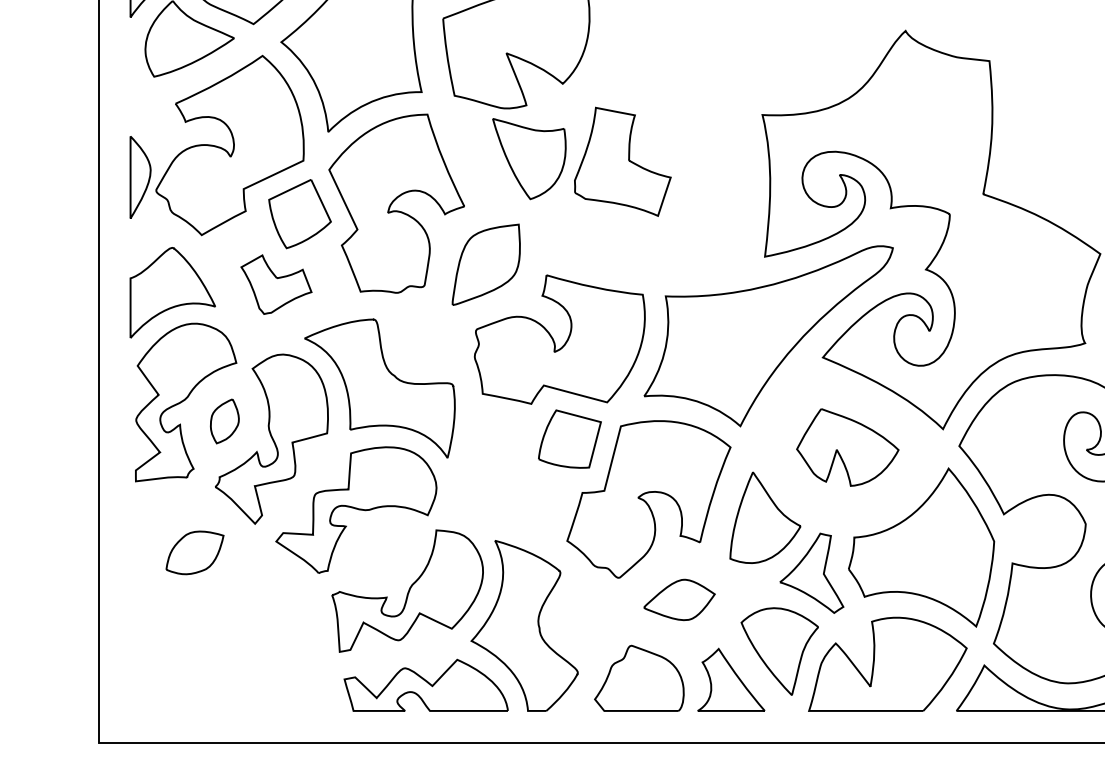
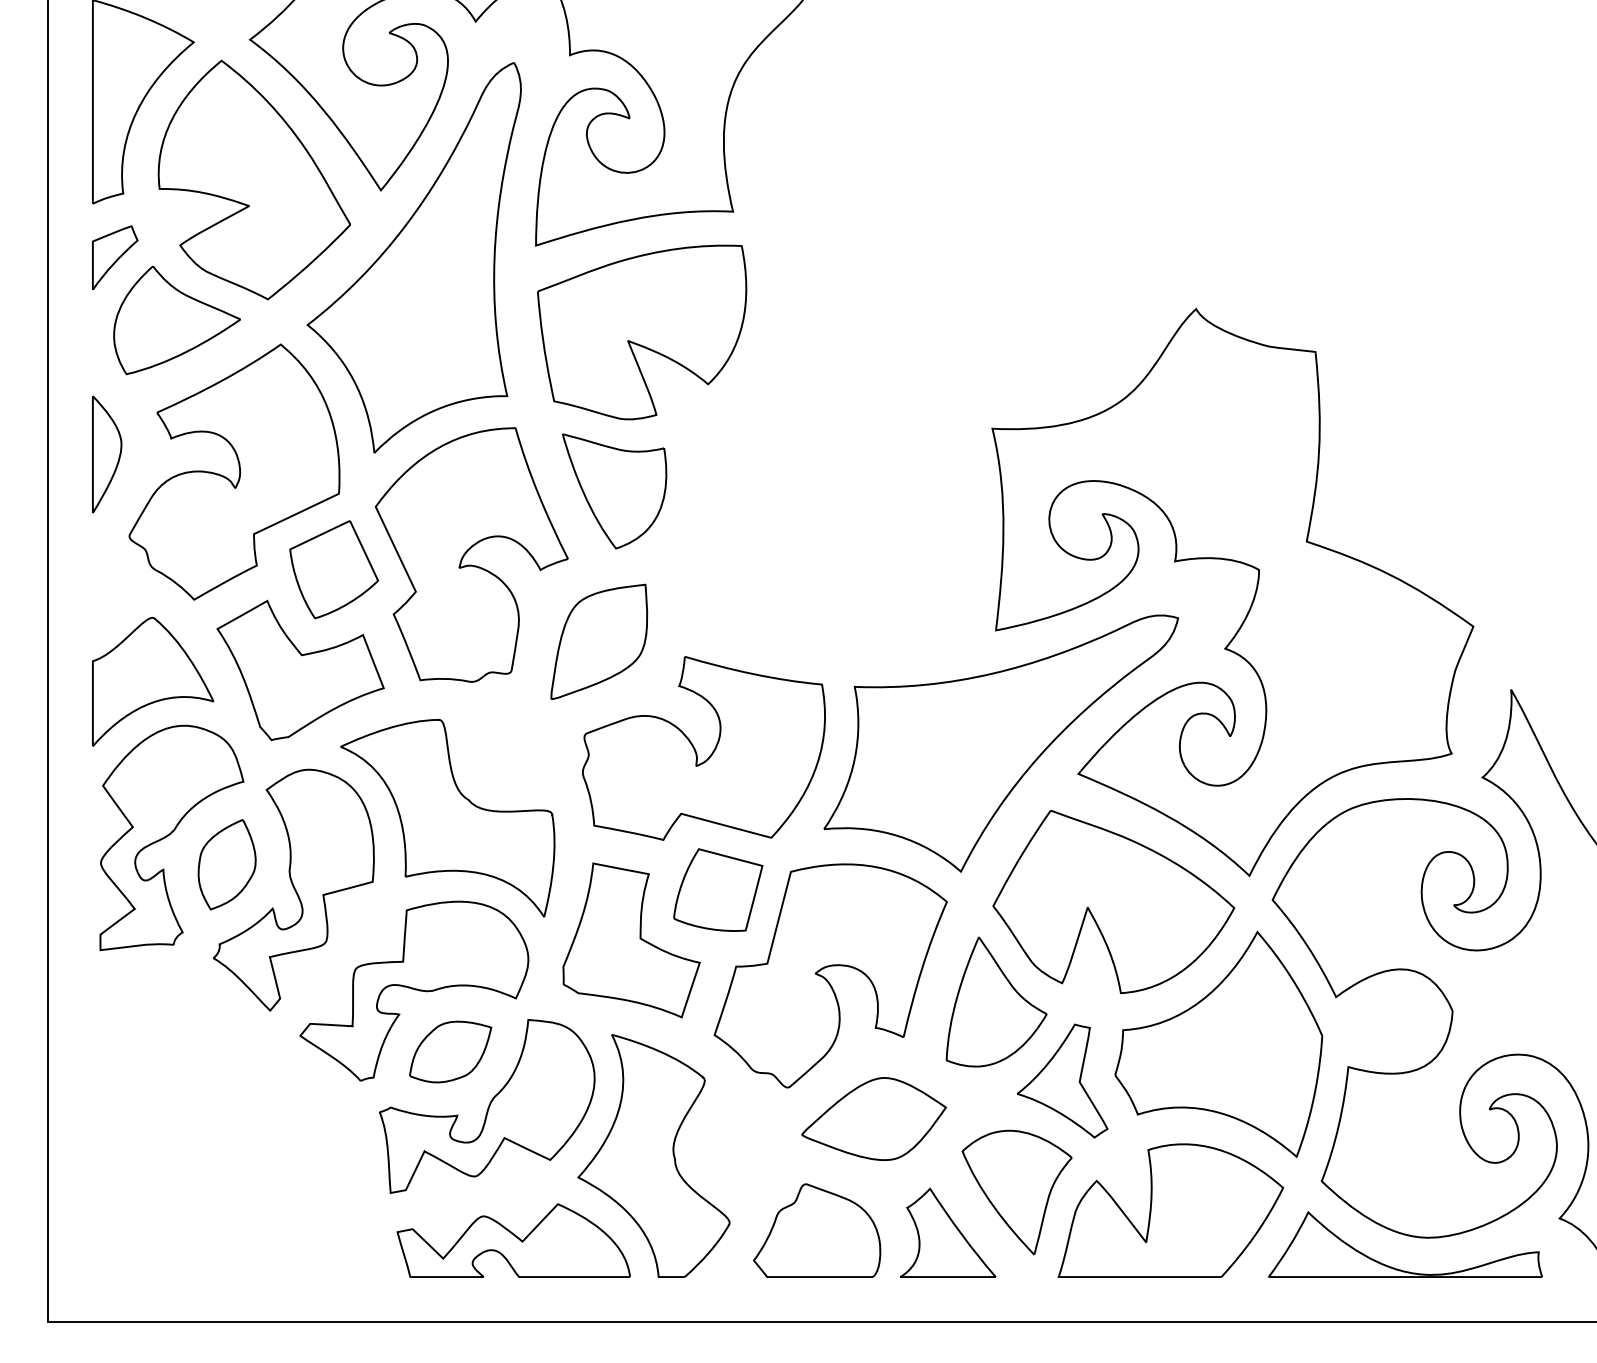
part: (529, 159) -> (614, 491), moved
part: (622, 161) -> (631, 940), moved
part: (140, 177) -> (107, 454), moved
part: (276, 284) -> (300, 669), size x1.67
part: (224, 421) -> (226, 864), size x1.43
part: (847, 447) -> (1113, 901), size x1.67
part: (194, 552) -> (450, 1051), moved
part: (679, 599) -> (874, 1118), size x1.43

